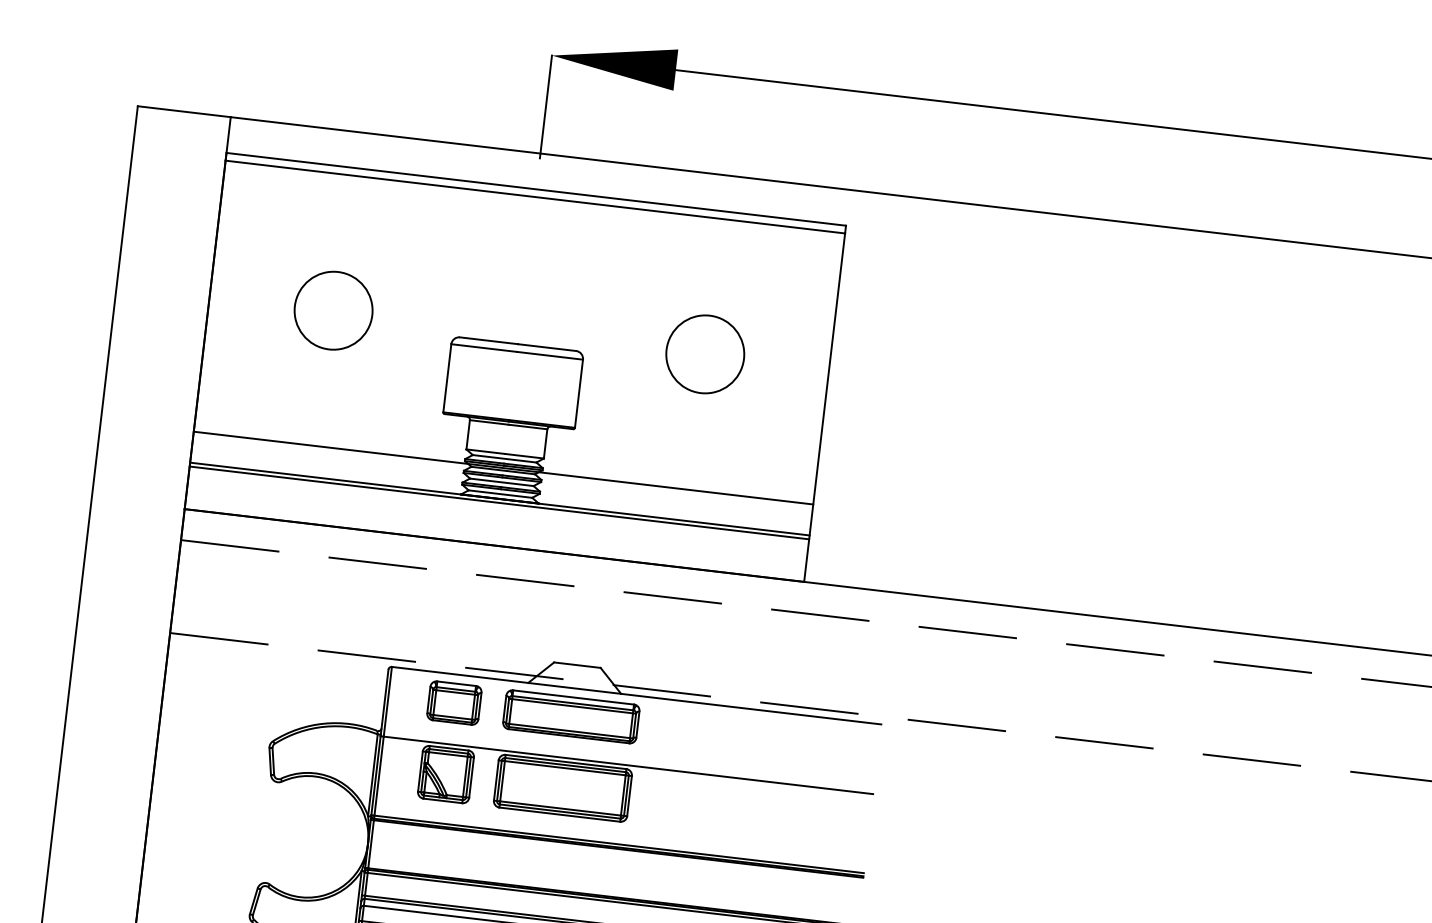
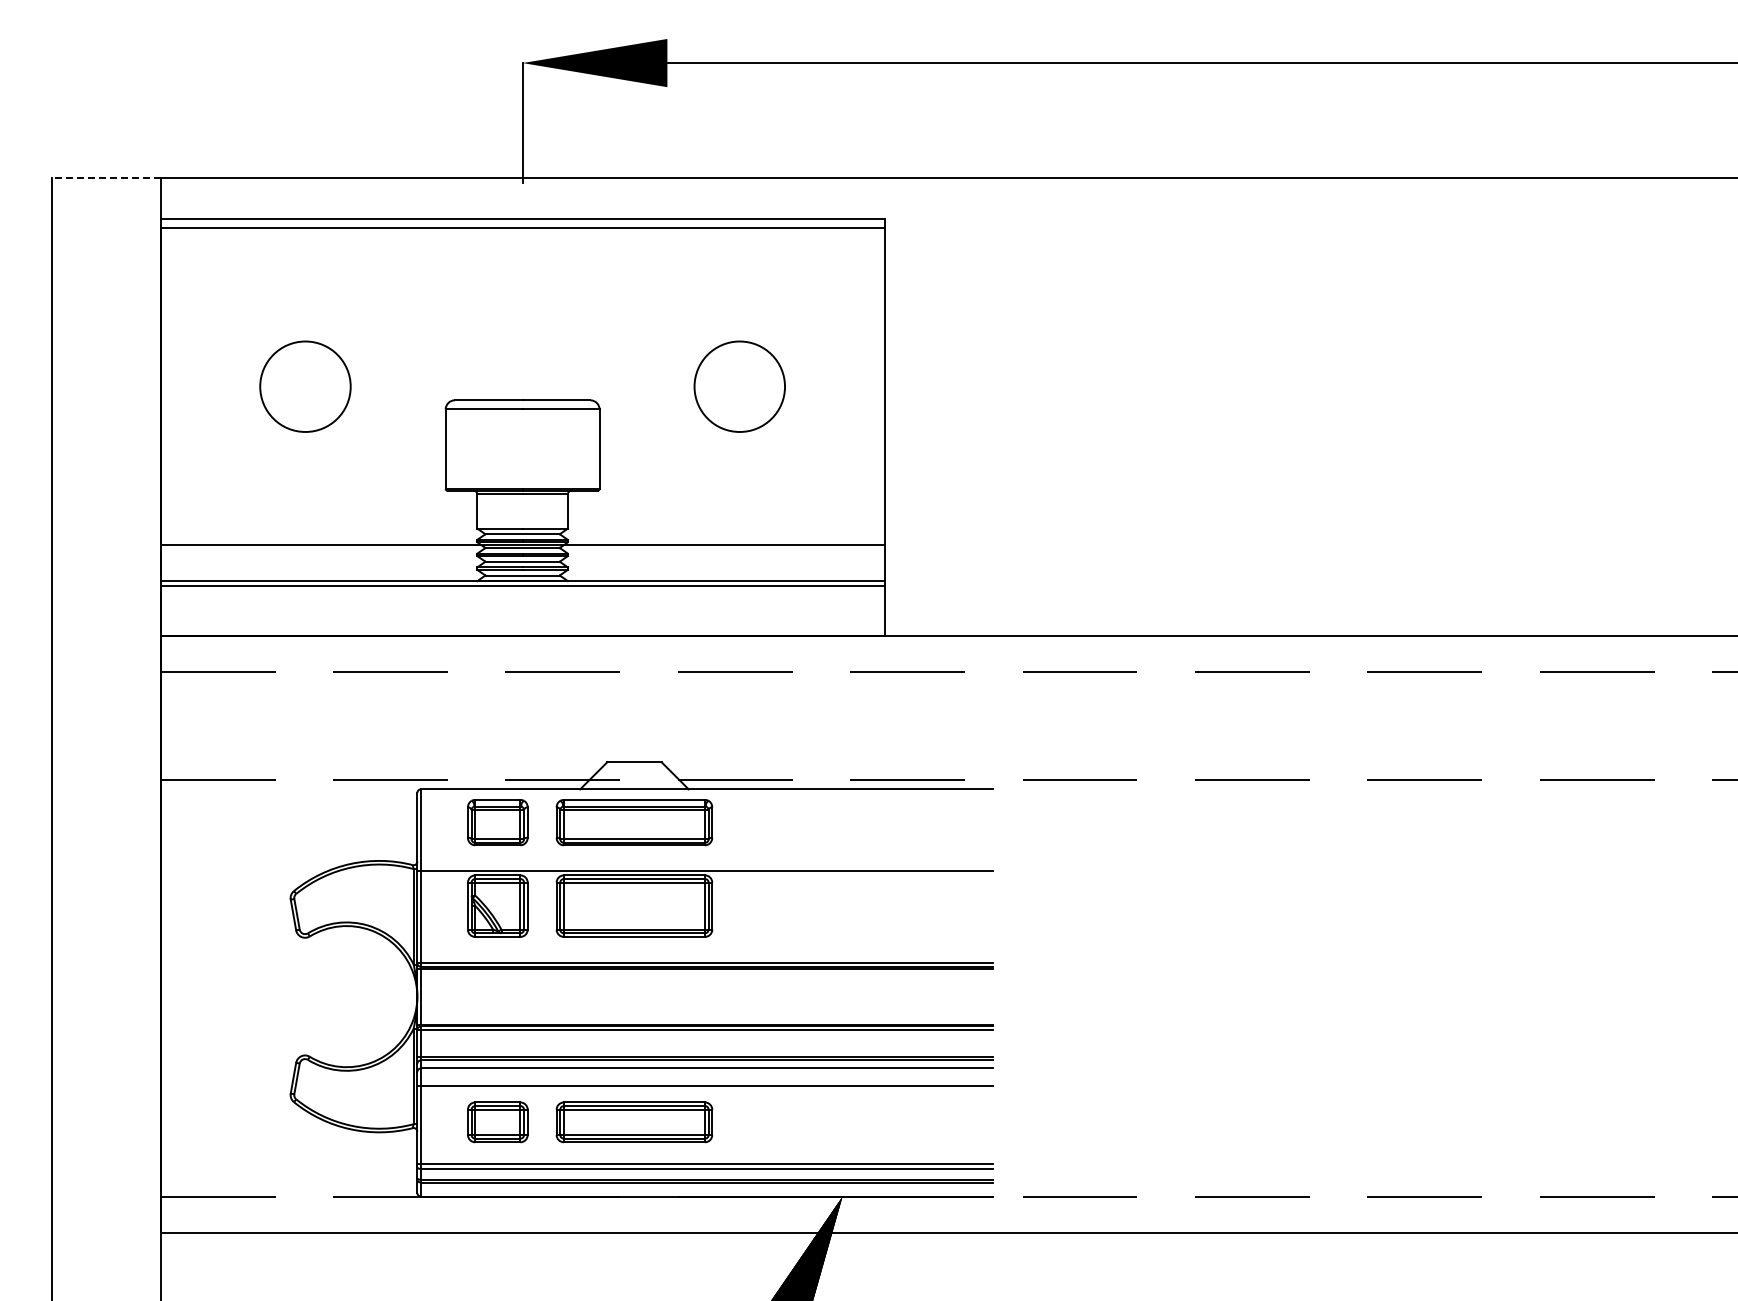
line: (183, 111) -> (105, 177), solid -> dashed

